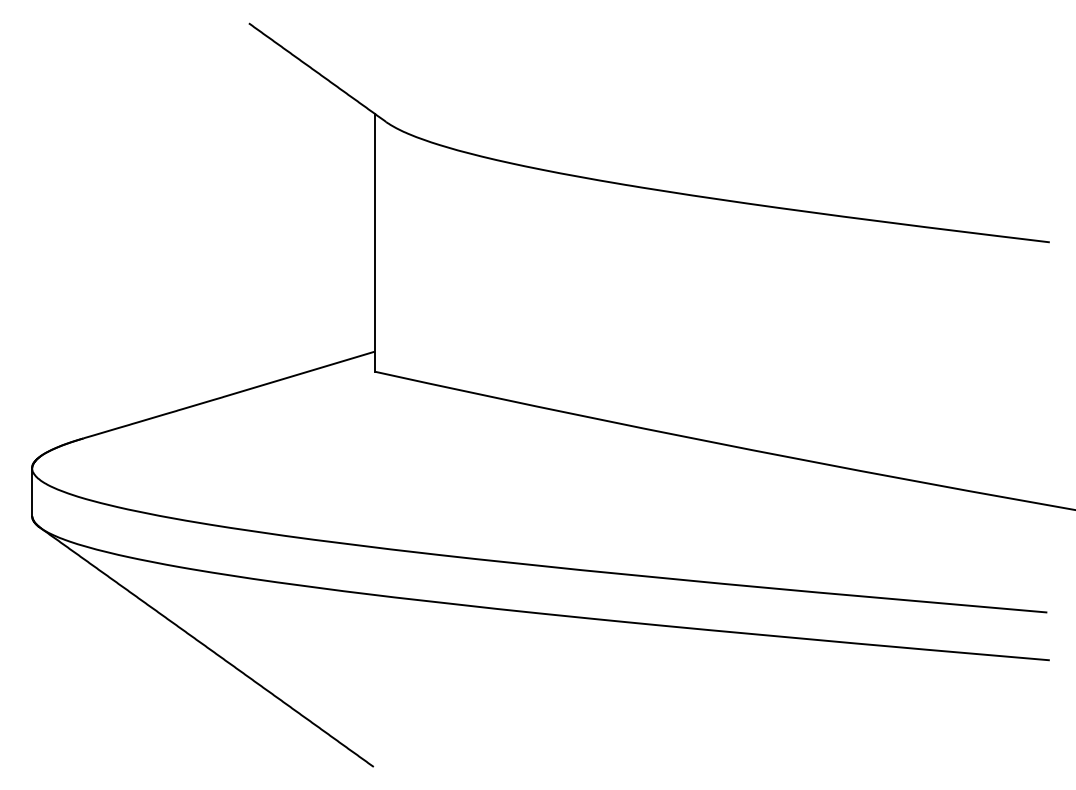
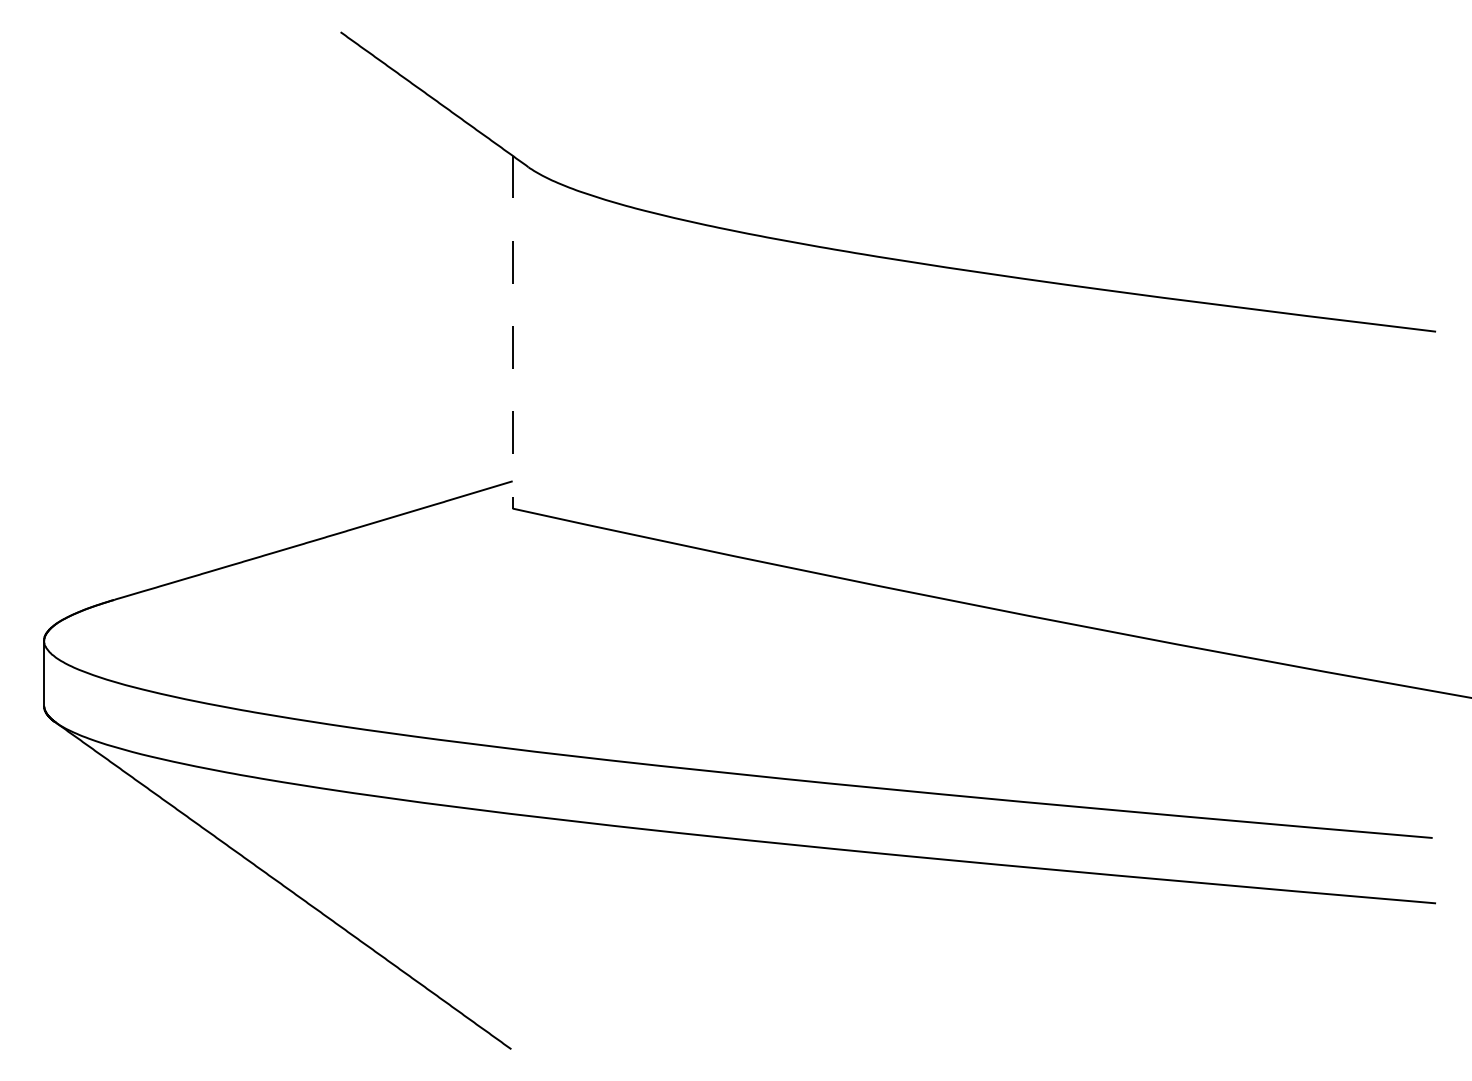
line: (374, 242) -> (512, 332), solid -> dashed

